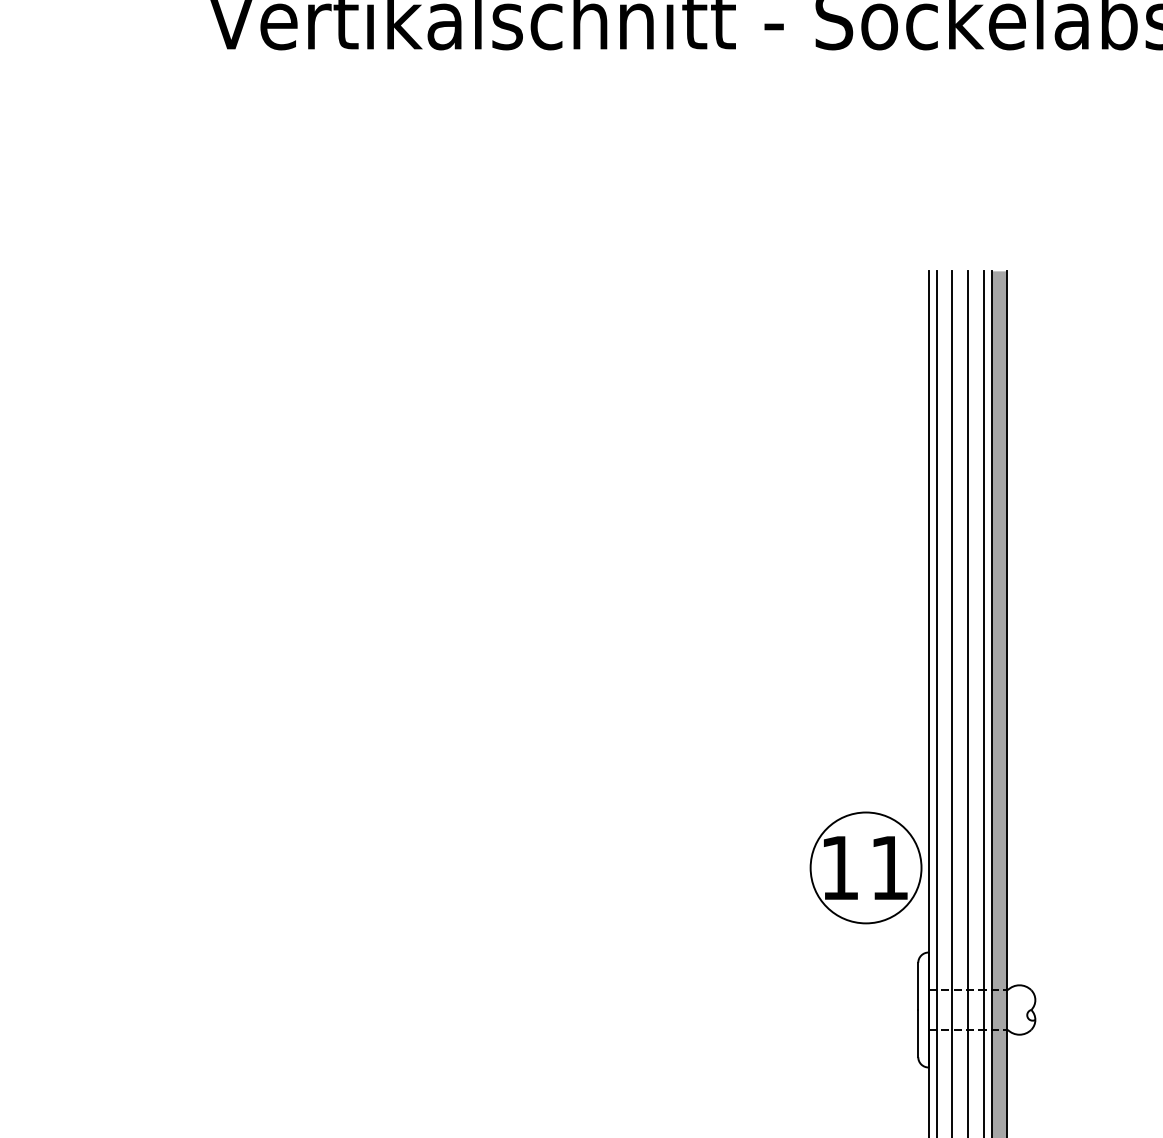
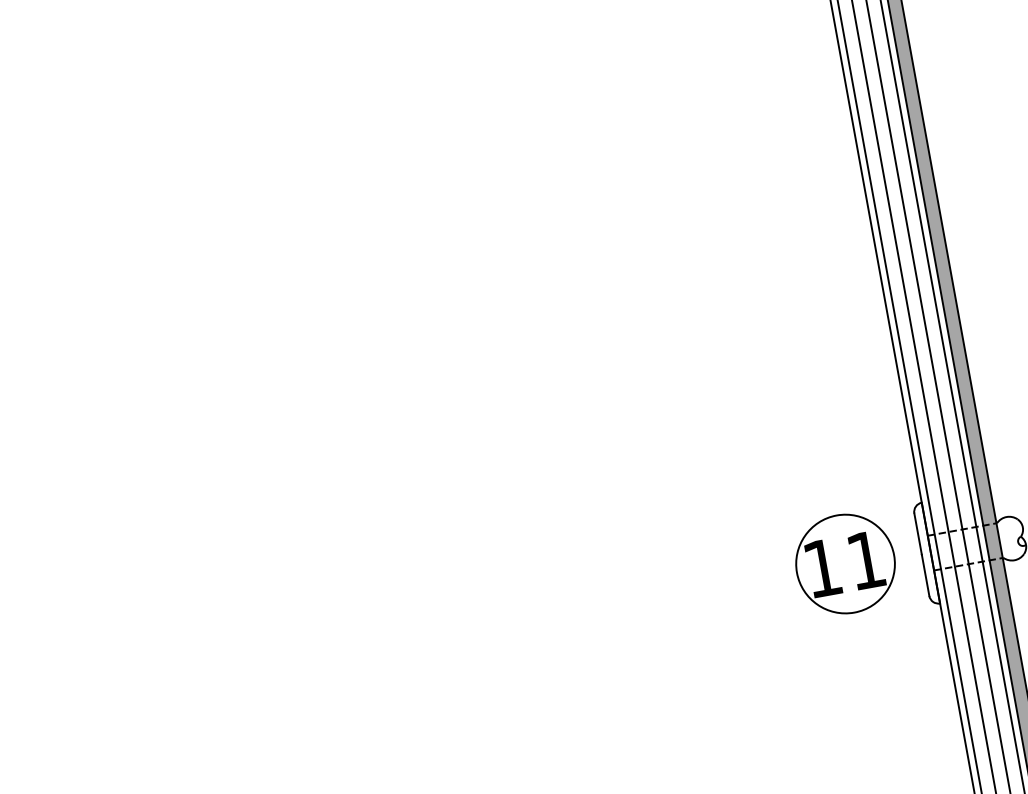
part: (865, 867) -> (844, 563), moved

